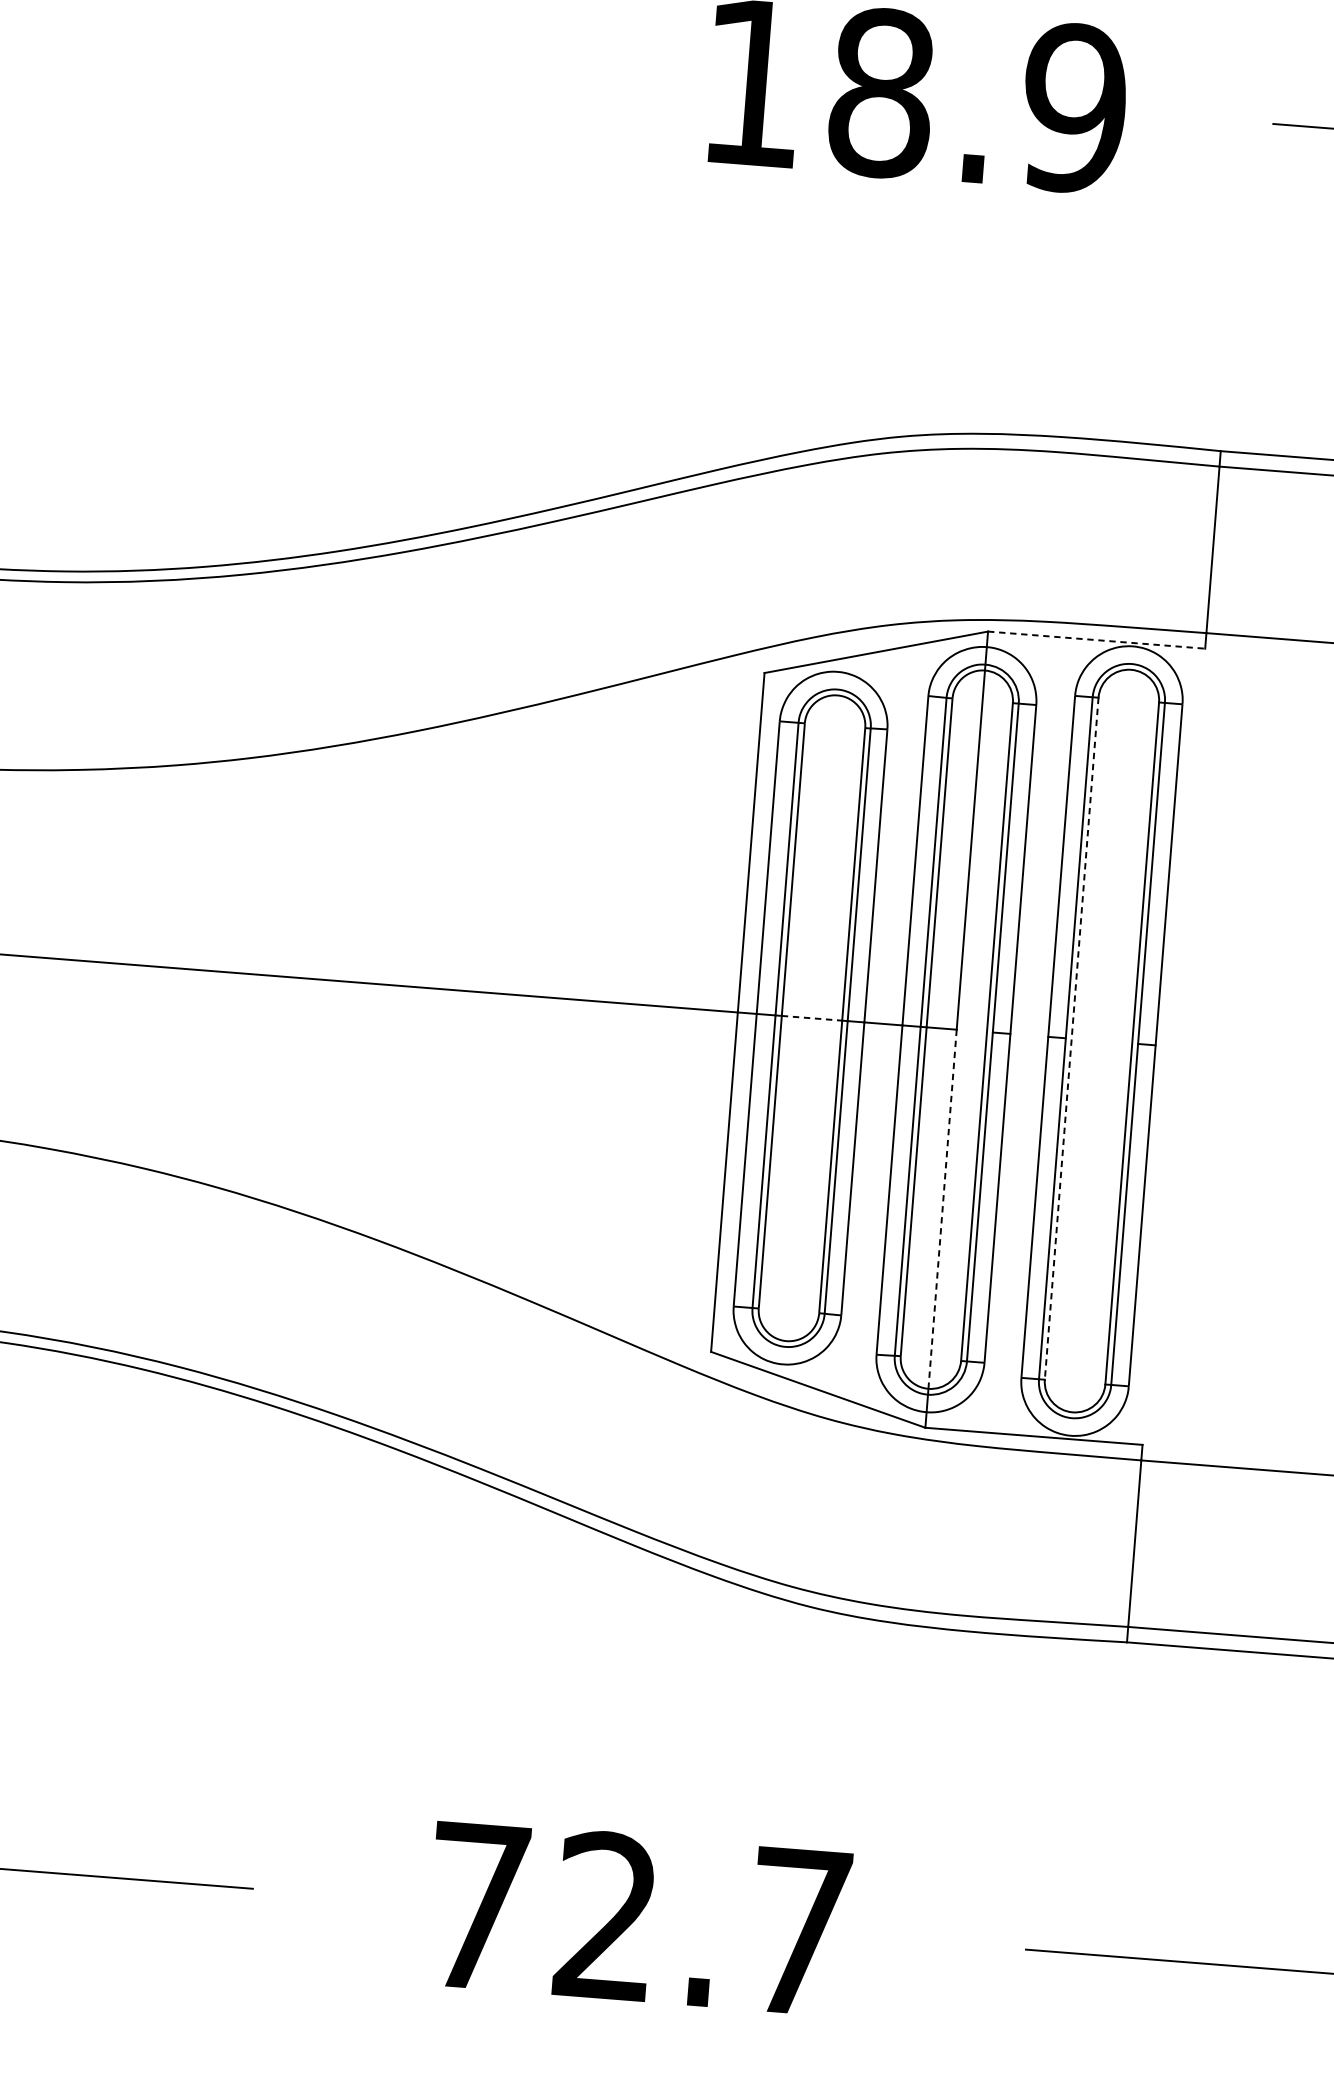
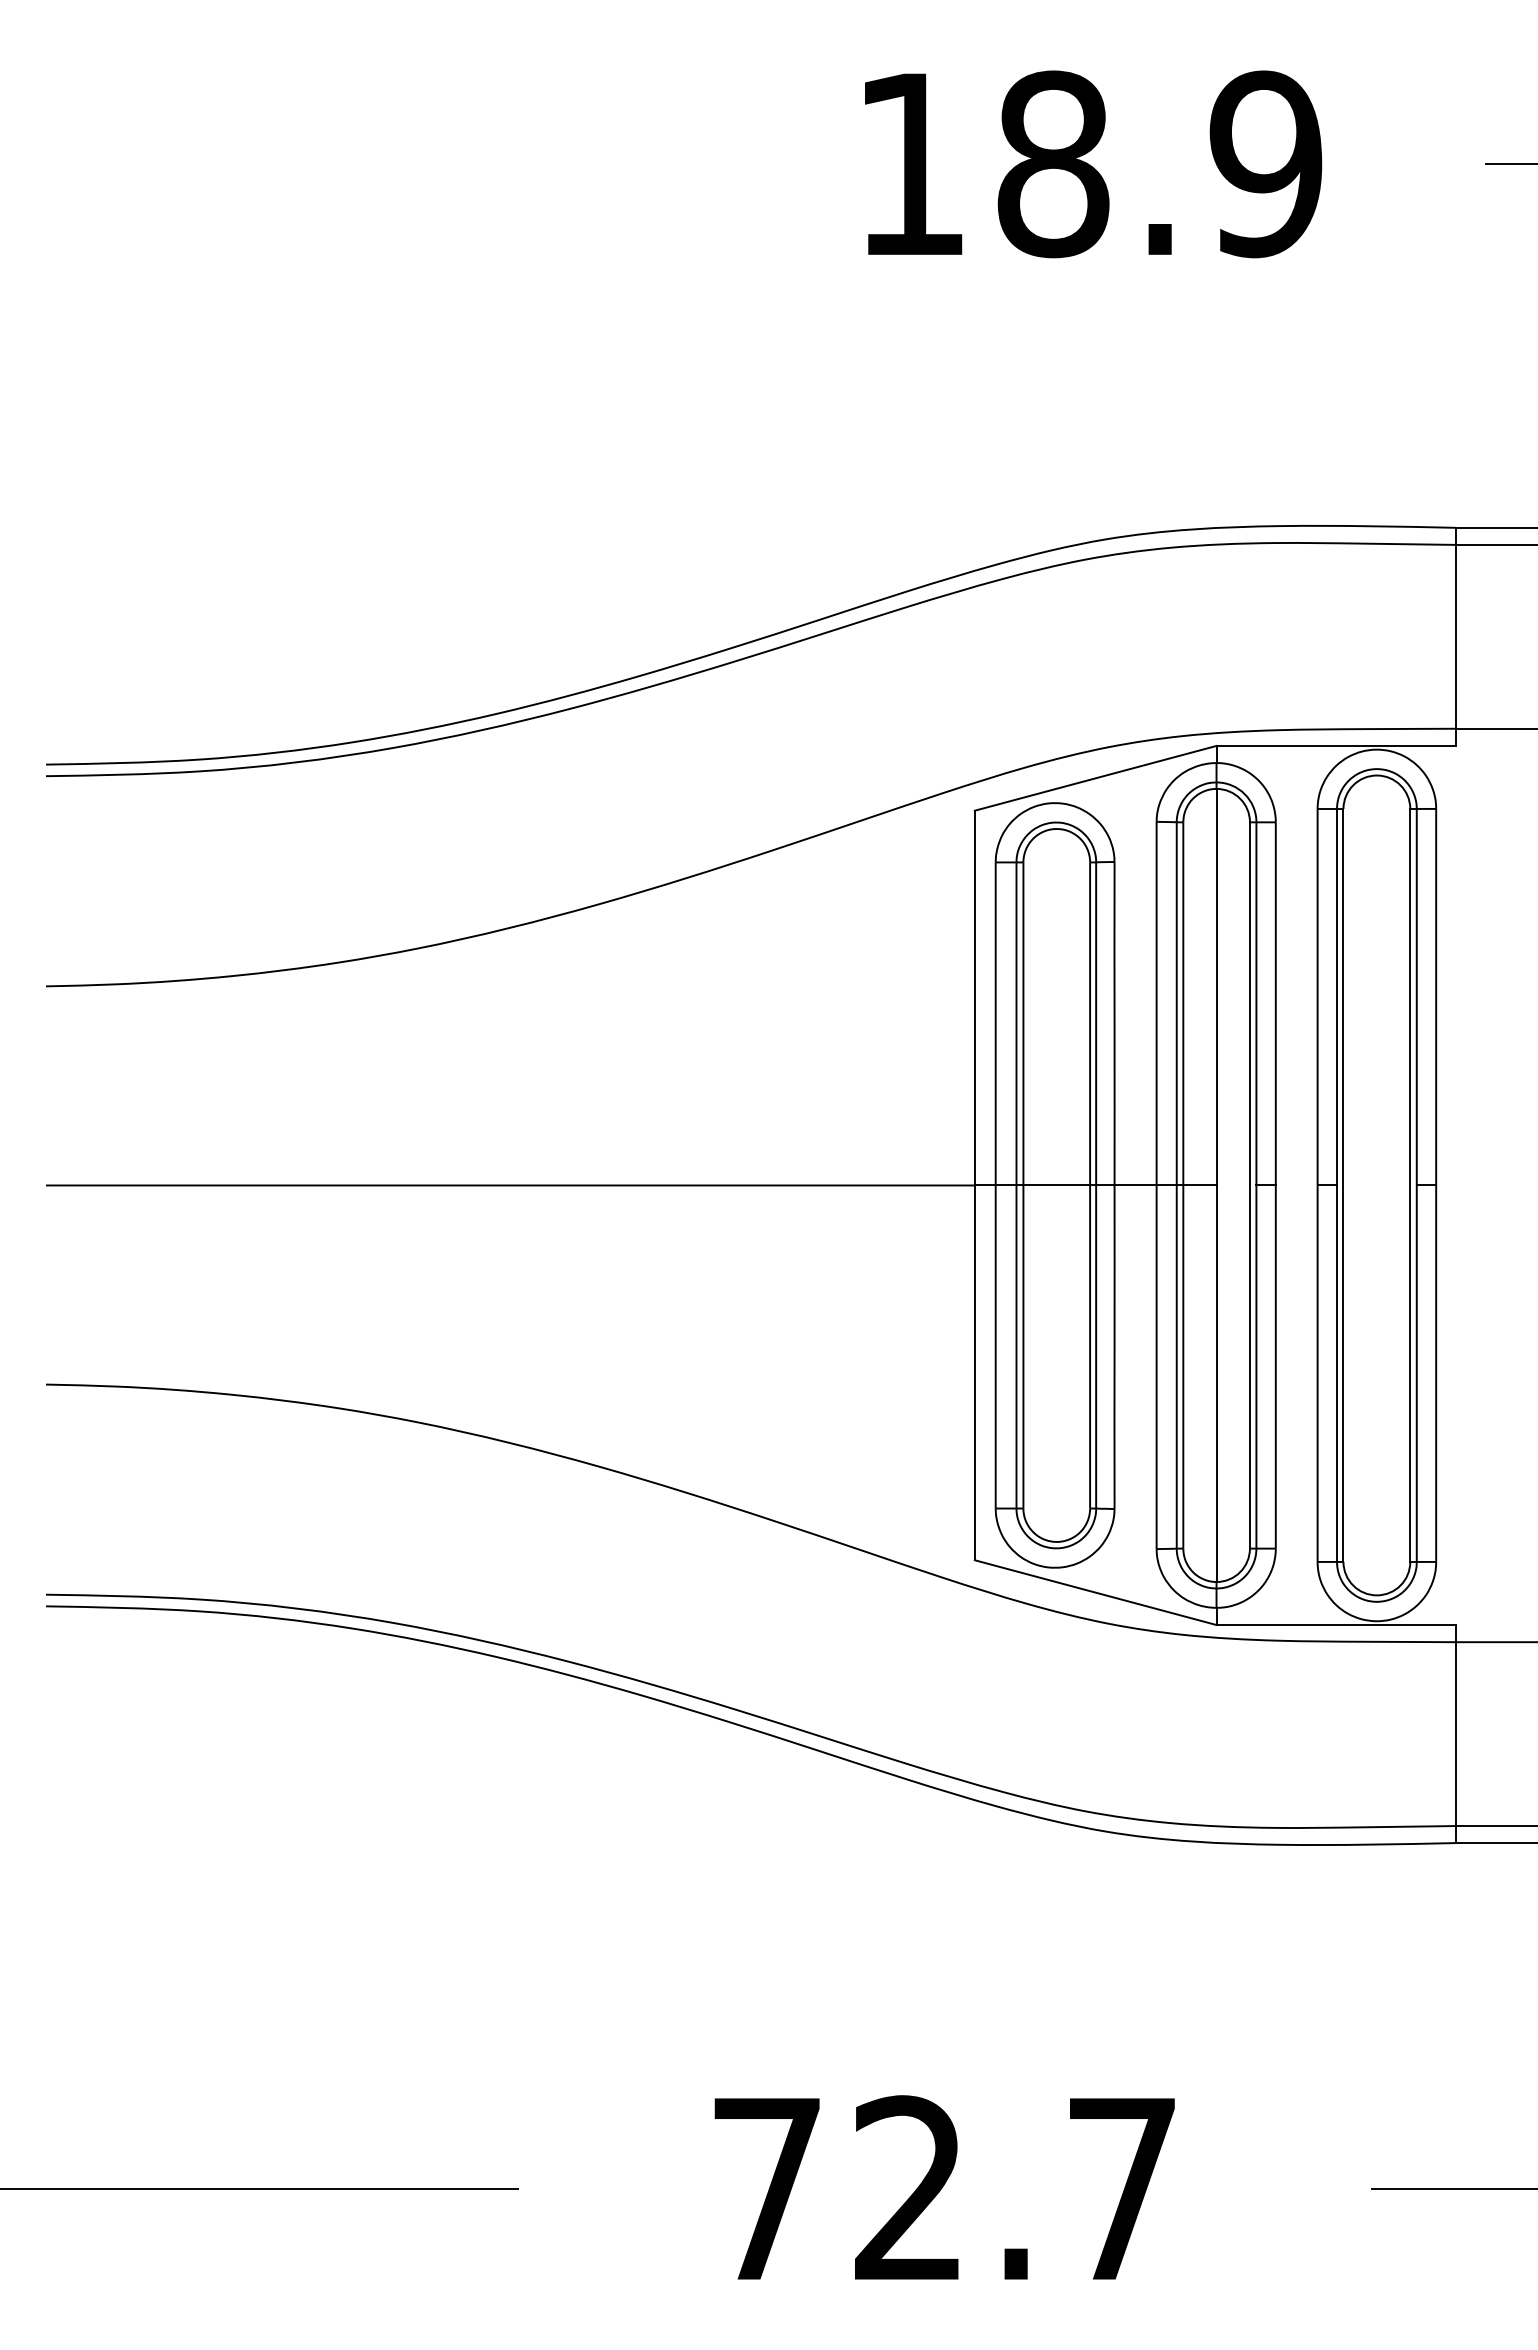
line: (1096, 639) -> (1336, 745), dashed -> solid
line: (812, 1018) -> (1057, 1185), dashed -> solid
line: (1071, 1038) -> (1343, 1185), dashed -> solid
line: (942, 1209) -> (1216, 1383), dashed -> solid

